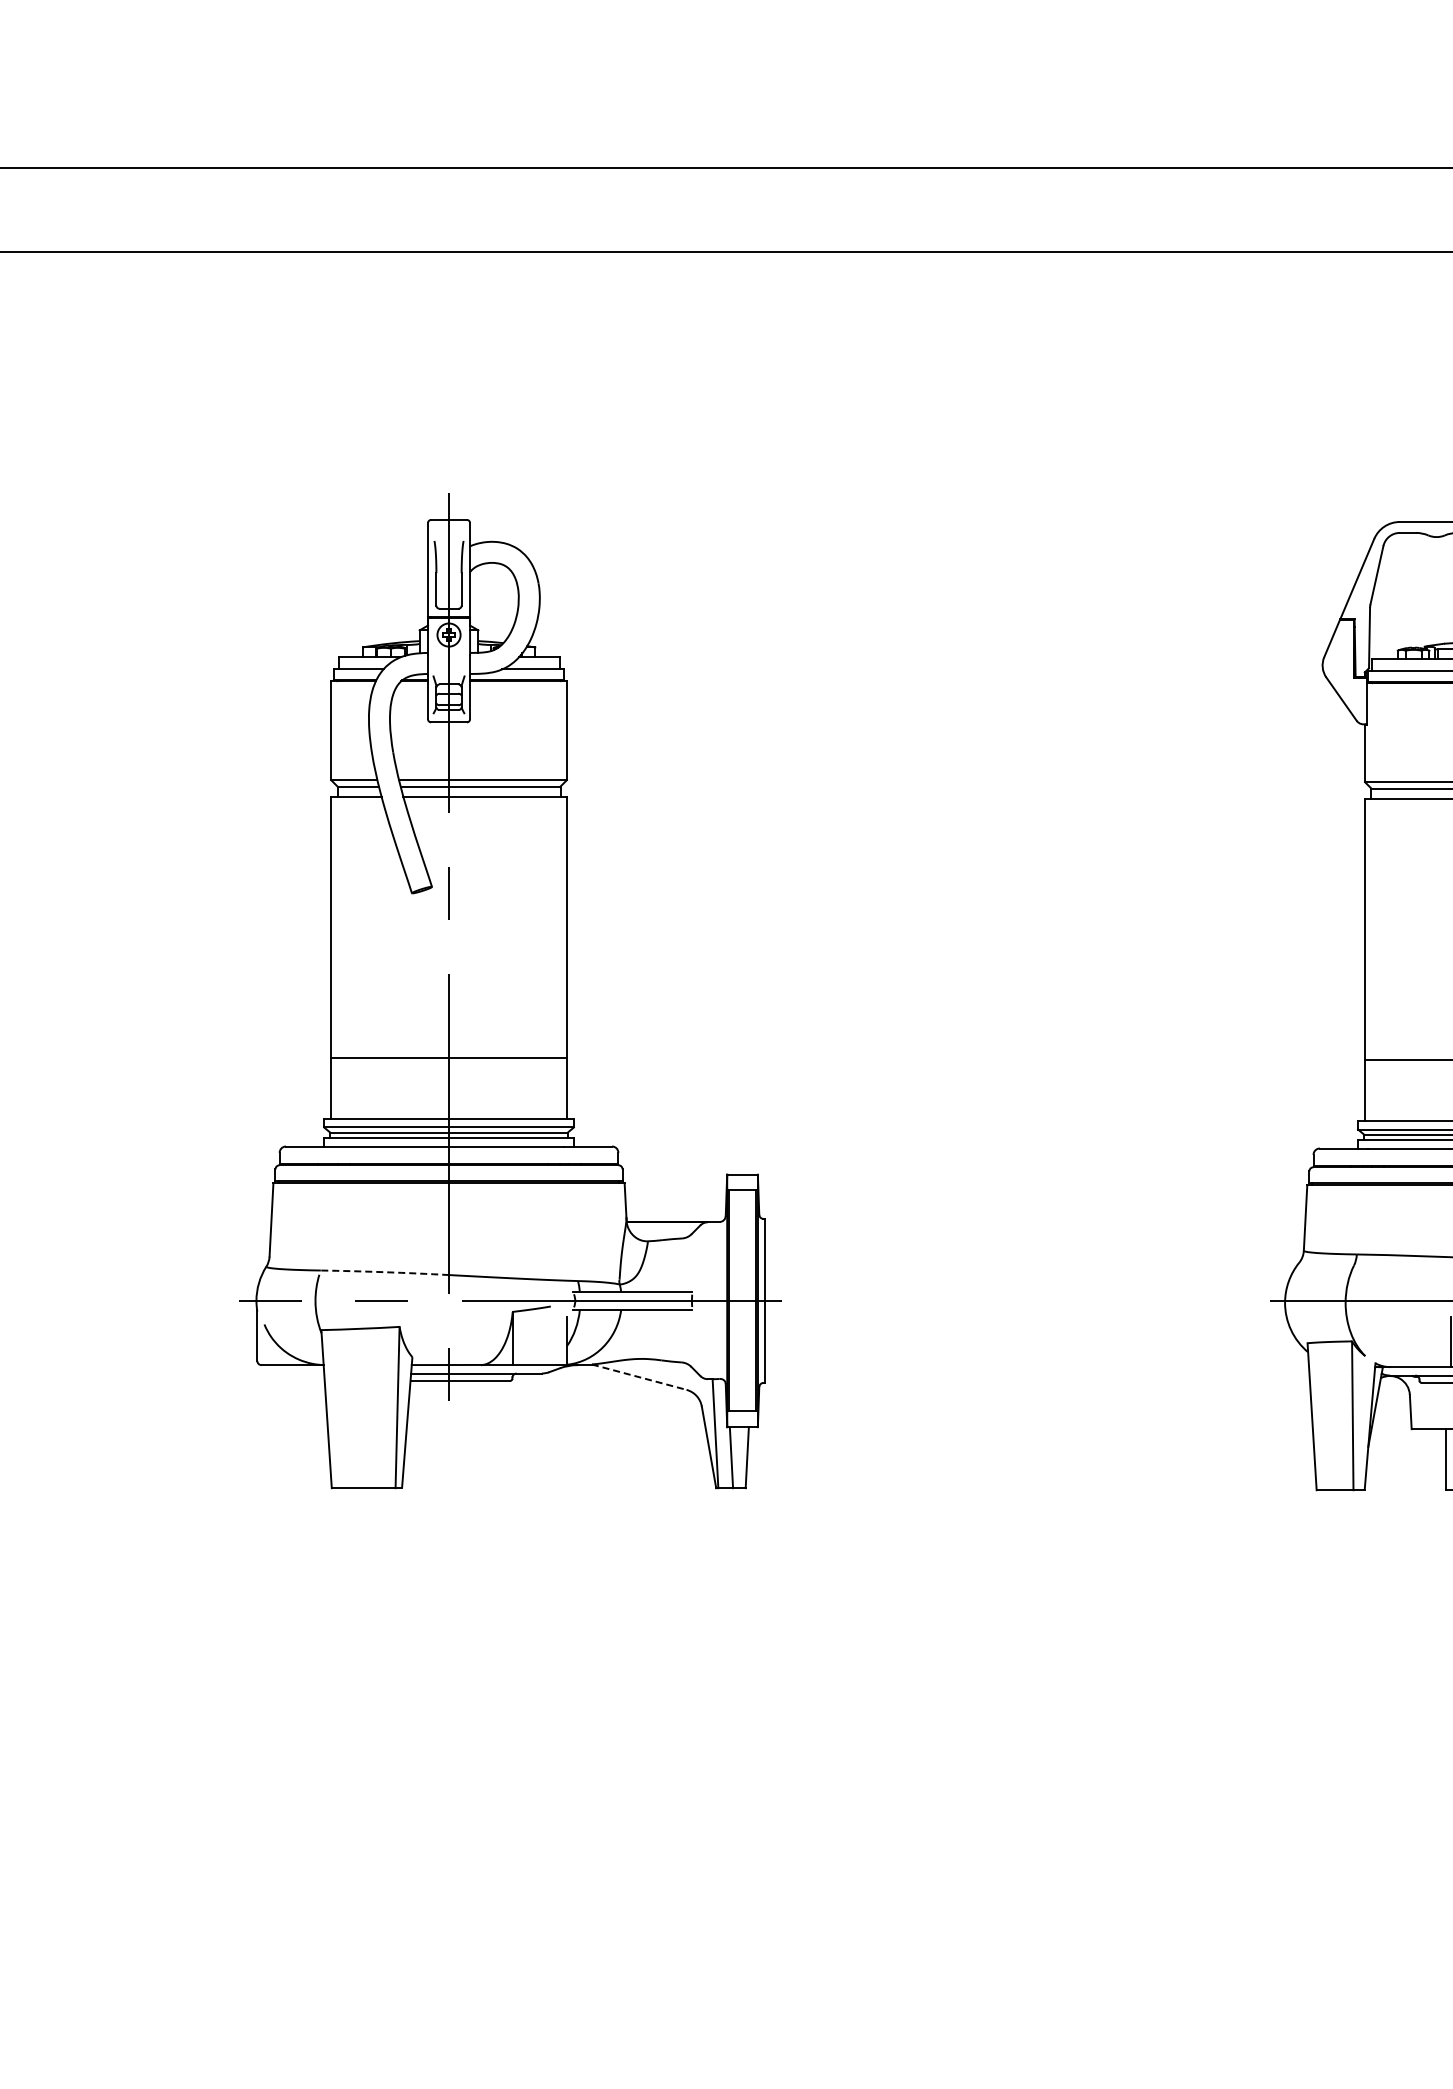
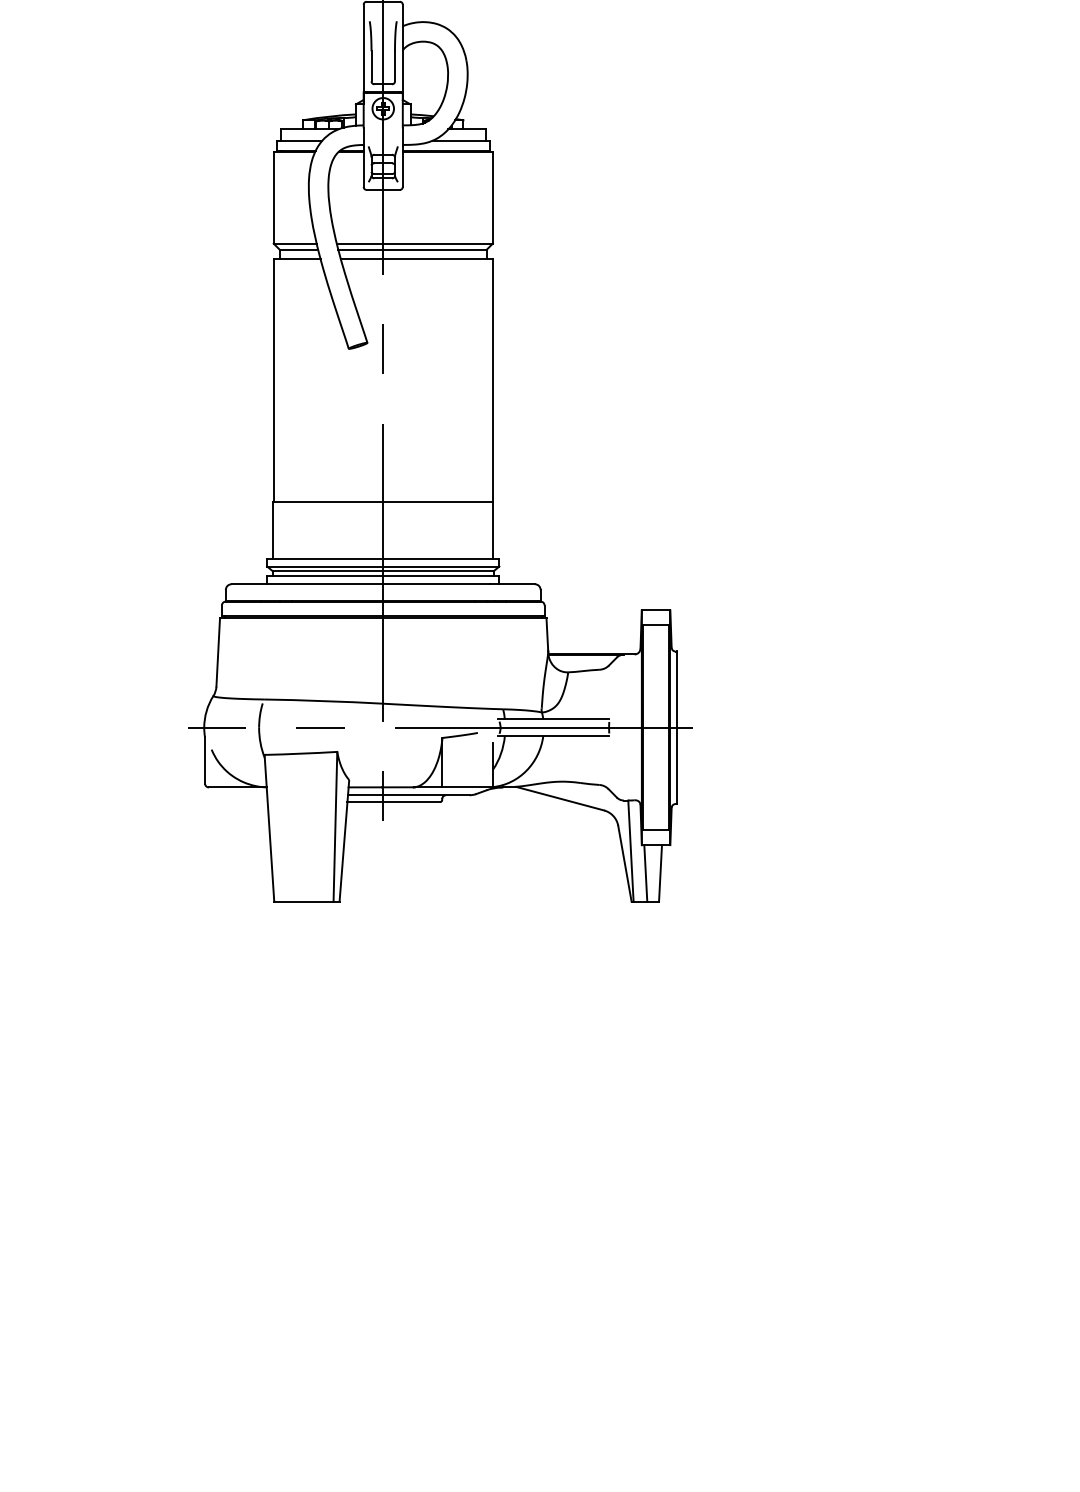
arc: (385, 1272) -> (324, 701), dashed -> solid
line: (639, 1377) -> (560, 798), dashed -> solid

